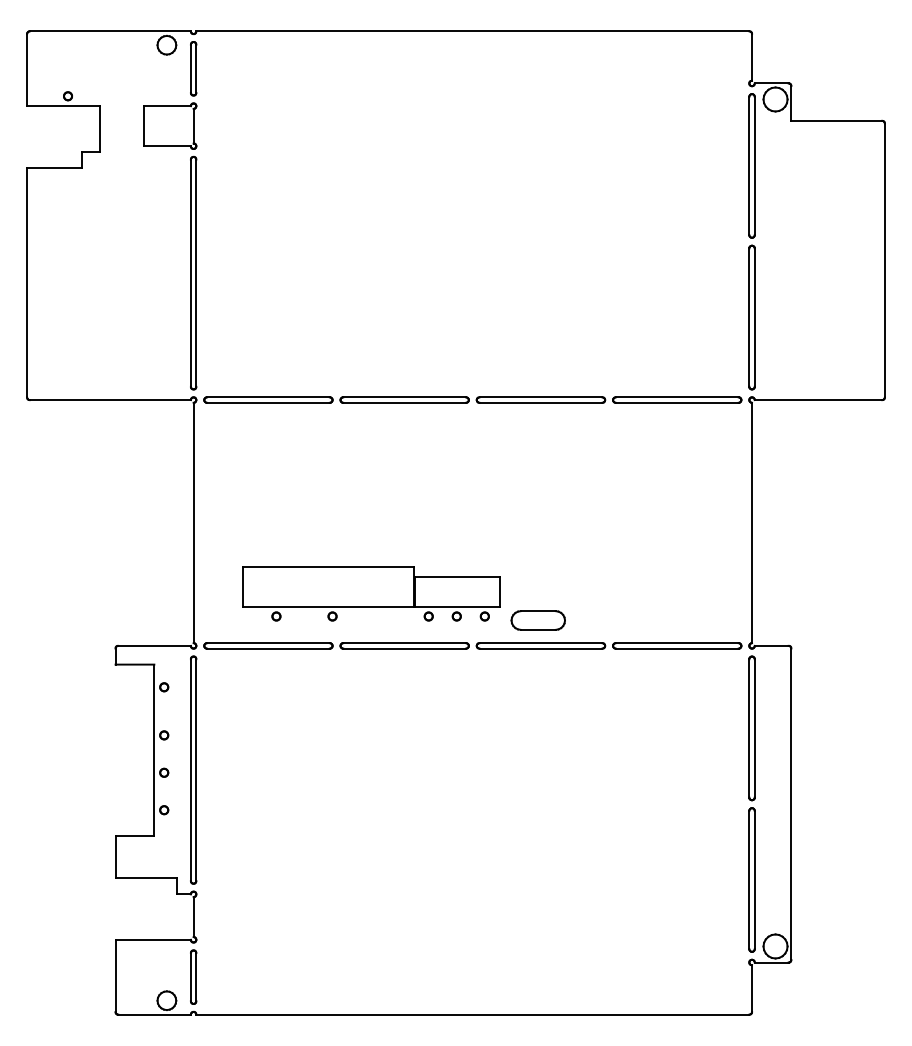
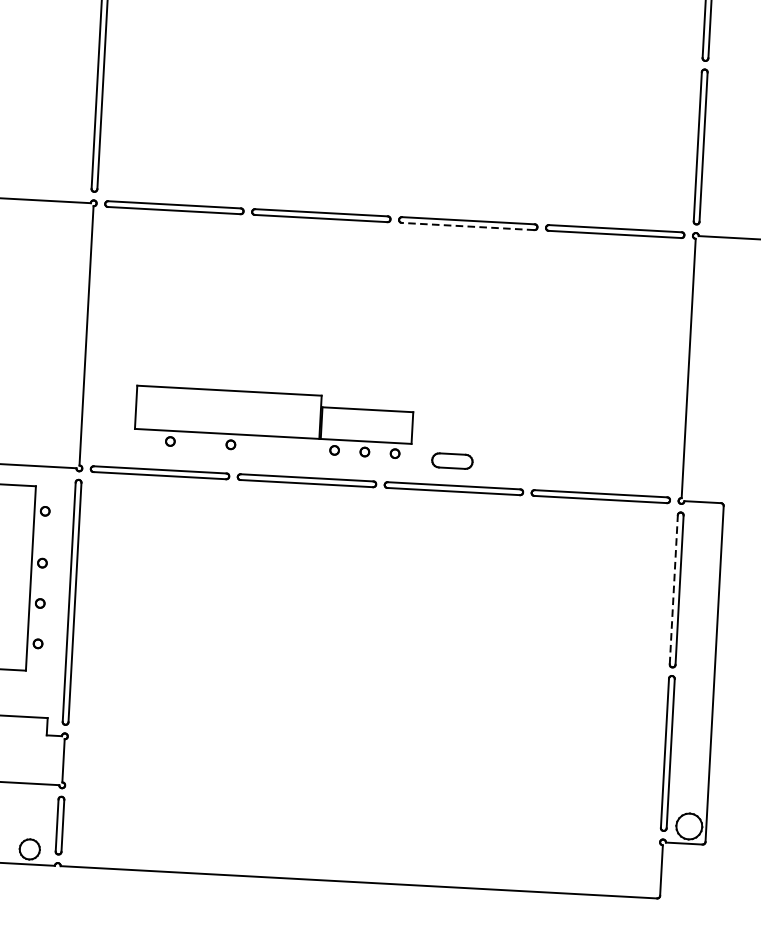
line: (540, 402) -> (467, 226), solid -> dashed
part: (537, 620) -> (451, 461), size x0.7
line: (749, 727) -> (674, 588), solid -> dashed

